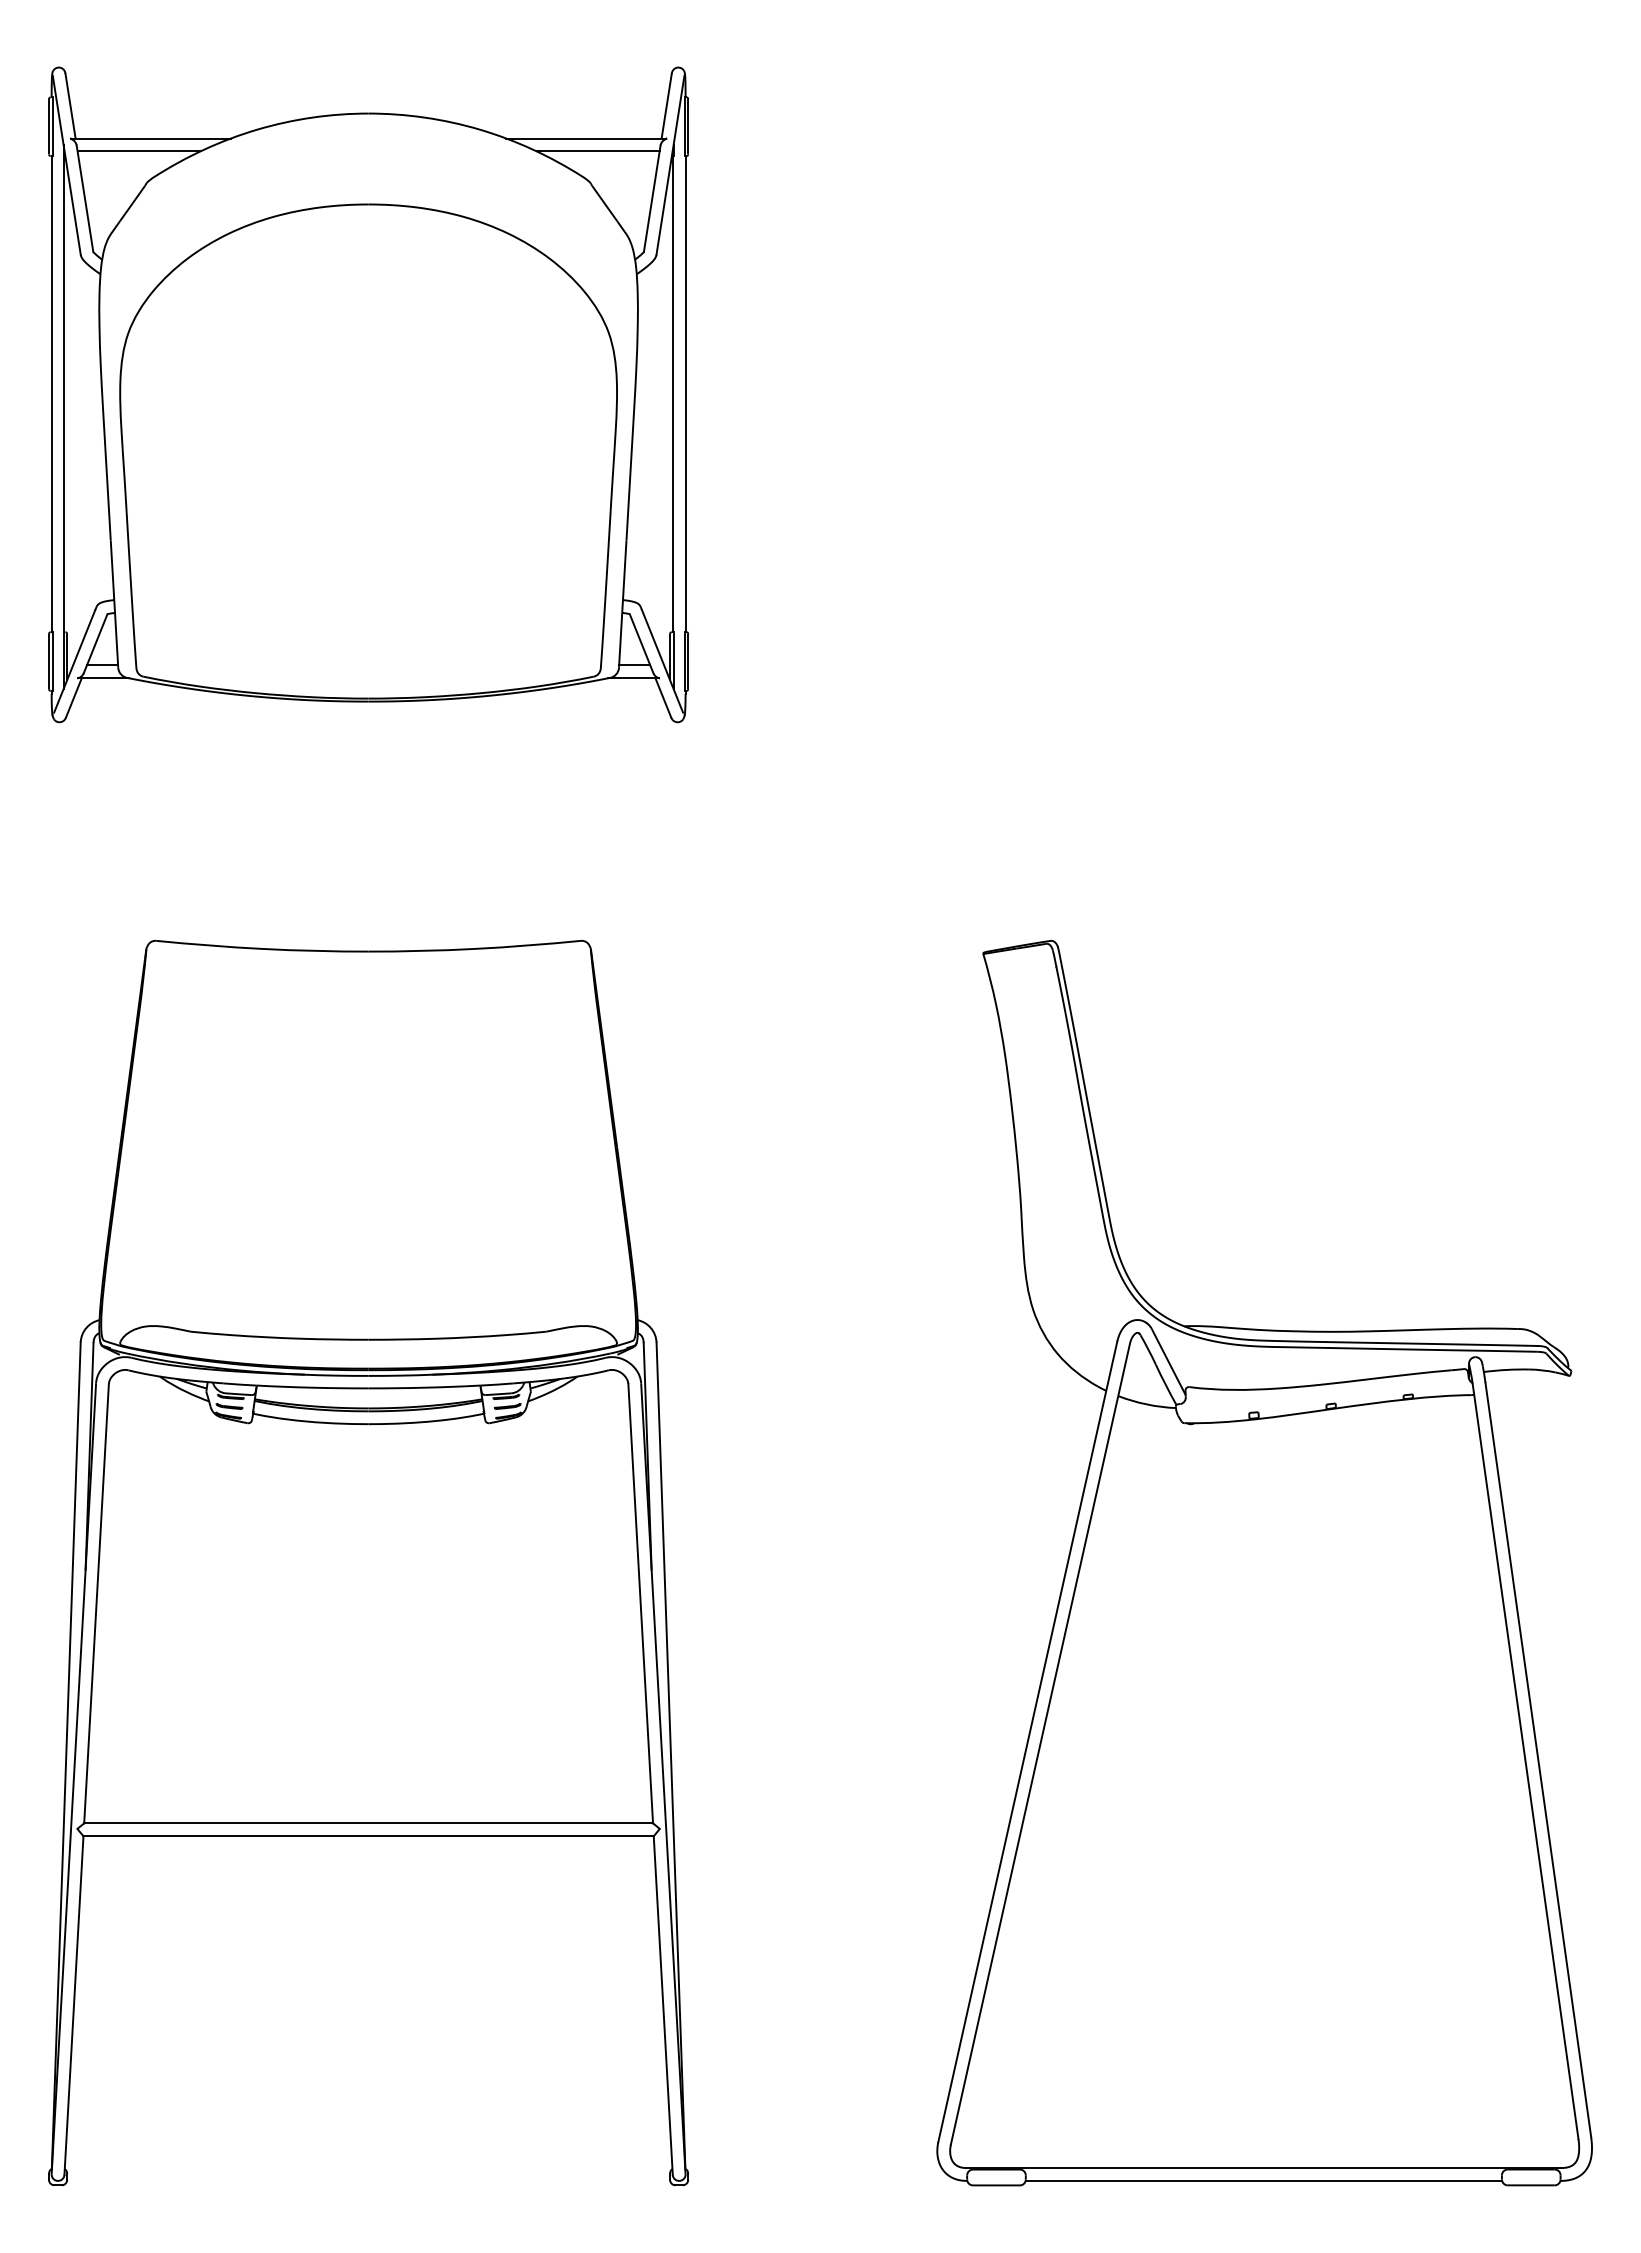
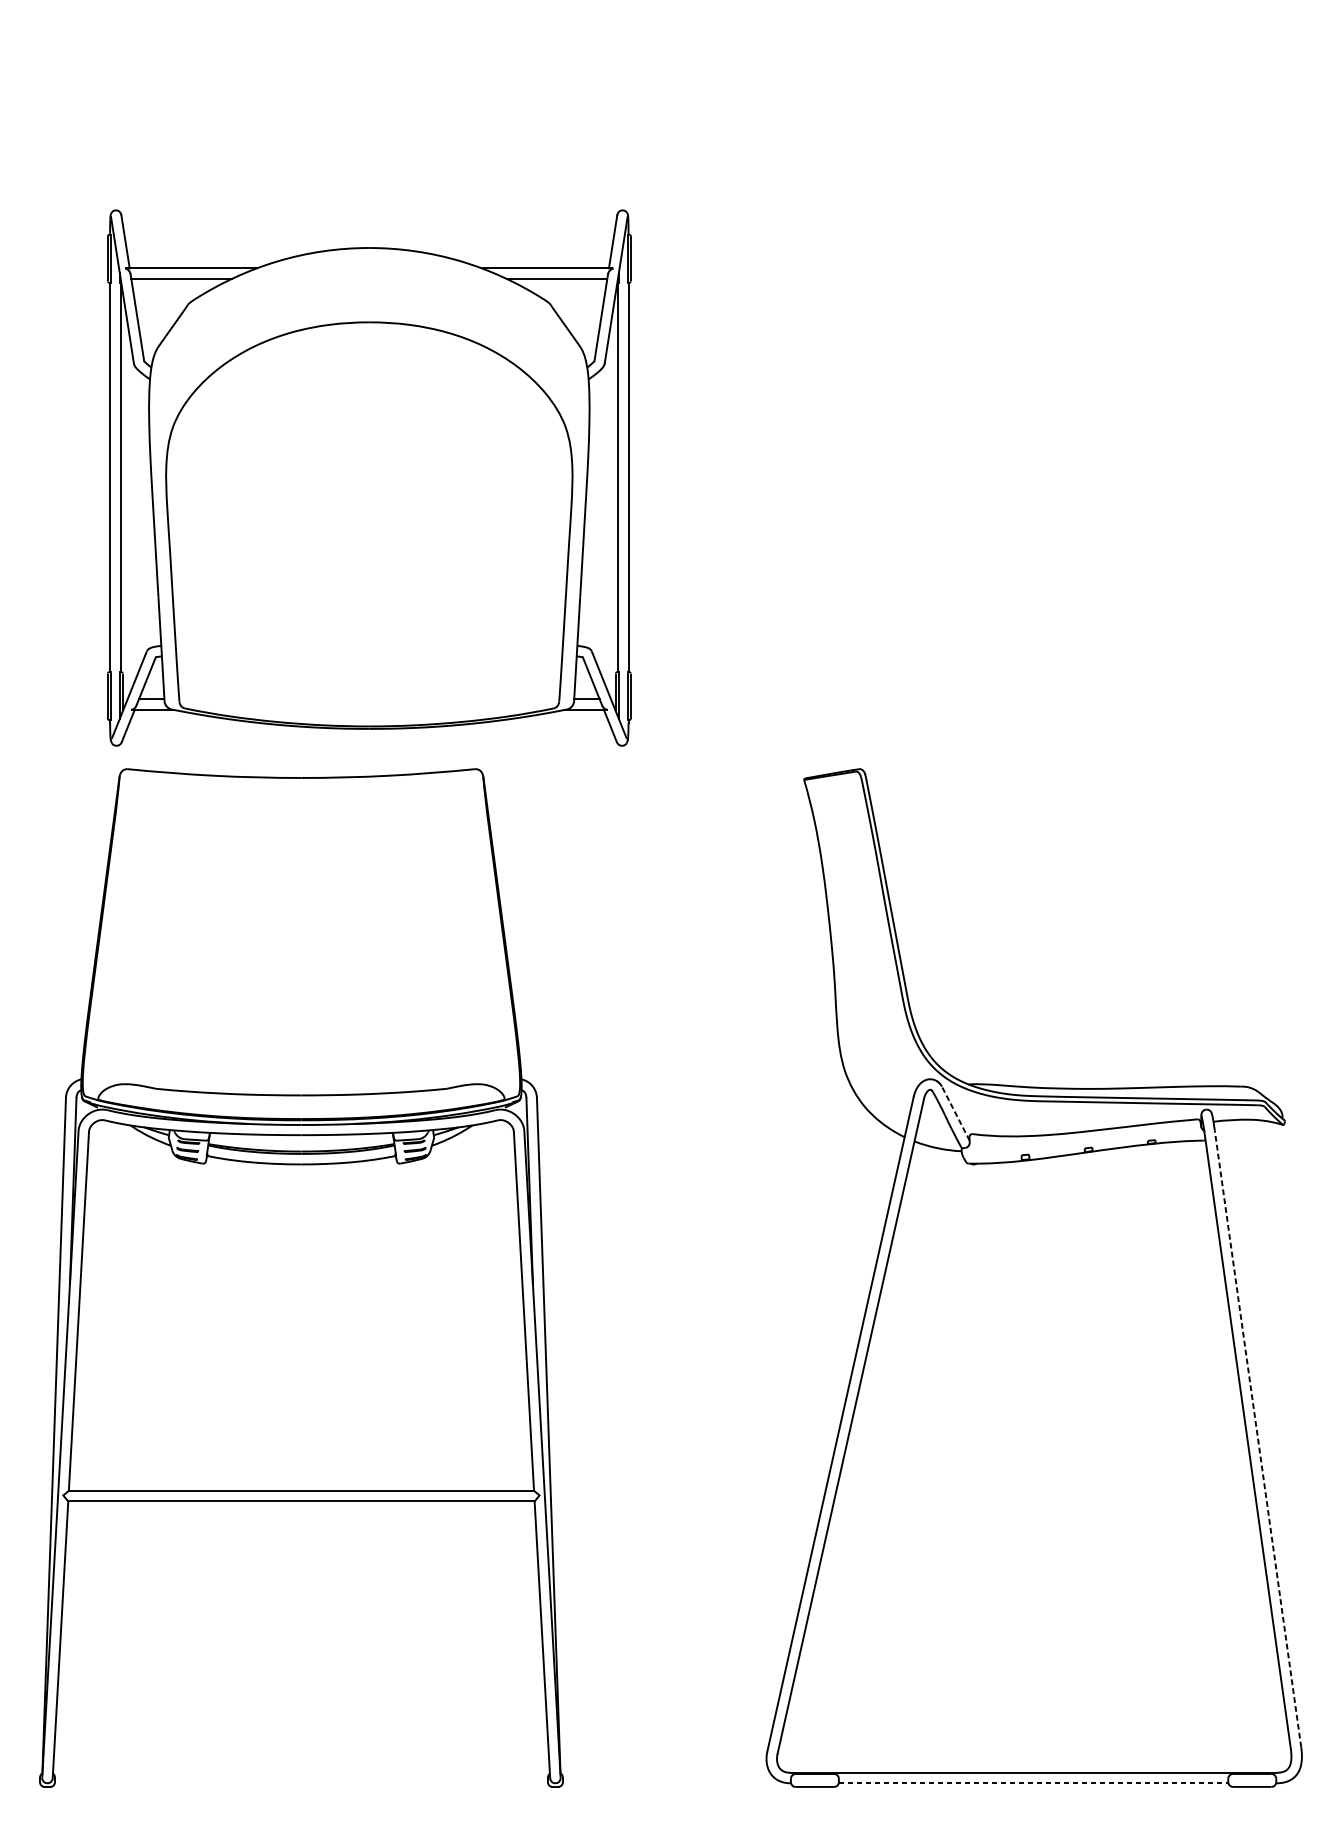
part: (368, 394) -> (369, 477), moved
line: (1168, 1361) -> (955, 1113), solid -> dashed
line: (1538, 1759) -> (1258, 1438), solid -> dashed
line: (1264, 2180) -> (1034, 1782), solid -> dashed

